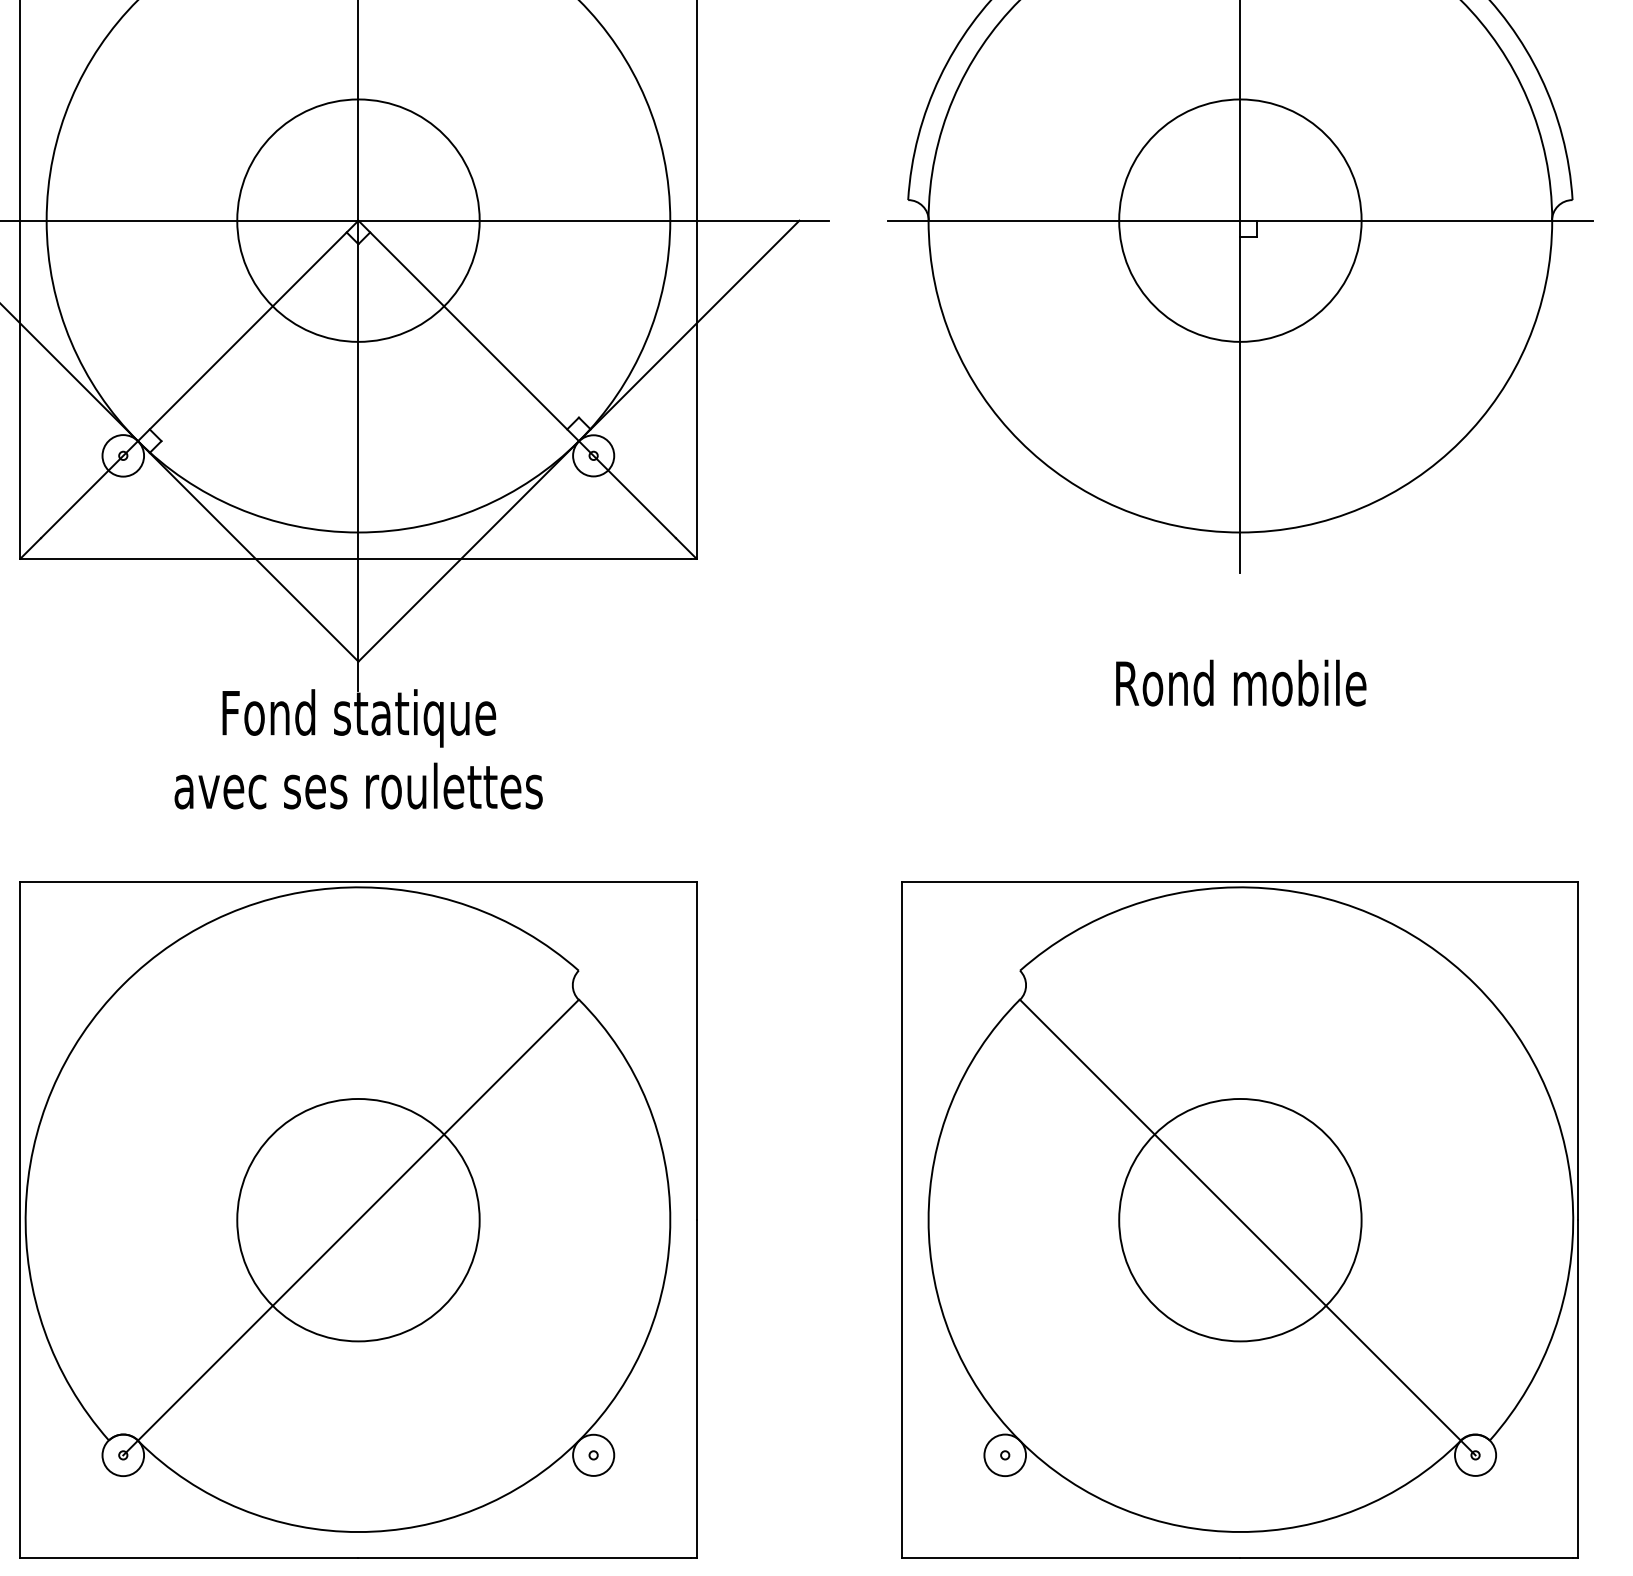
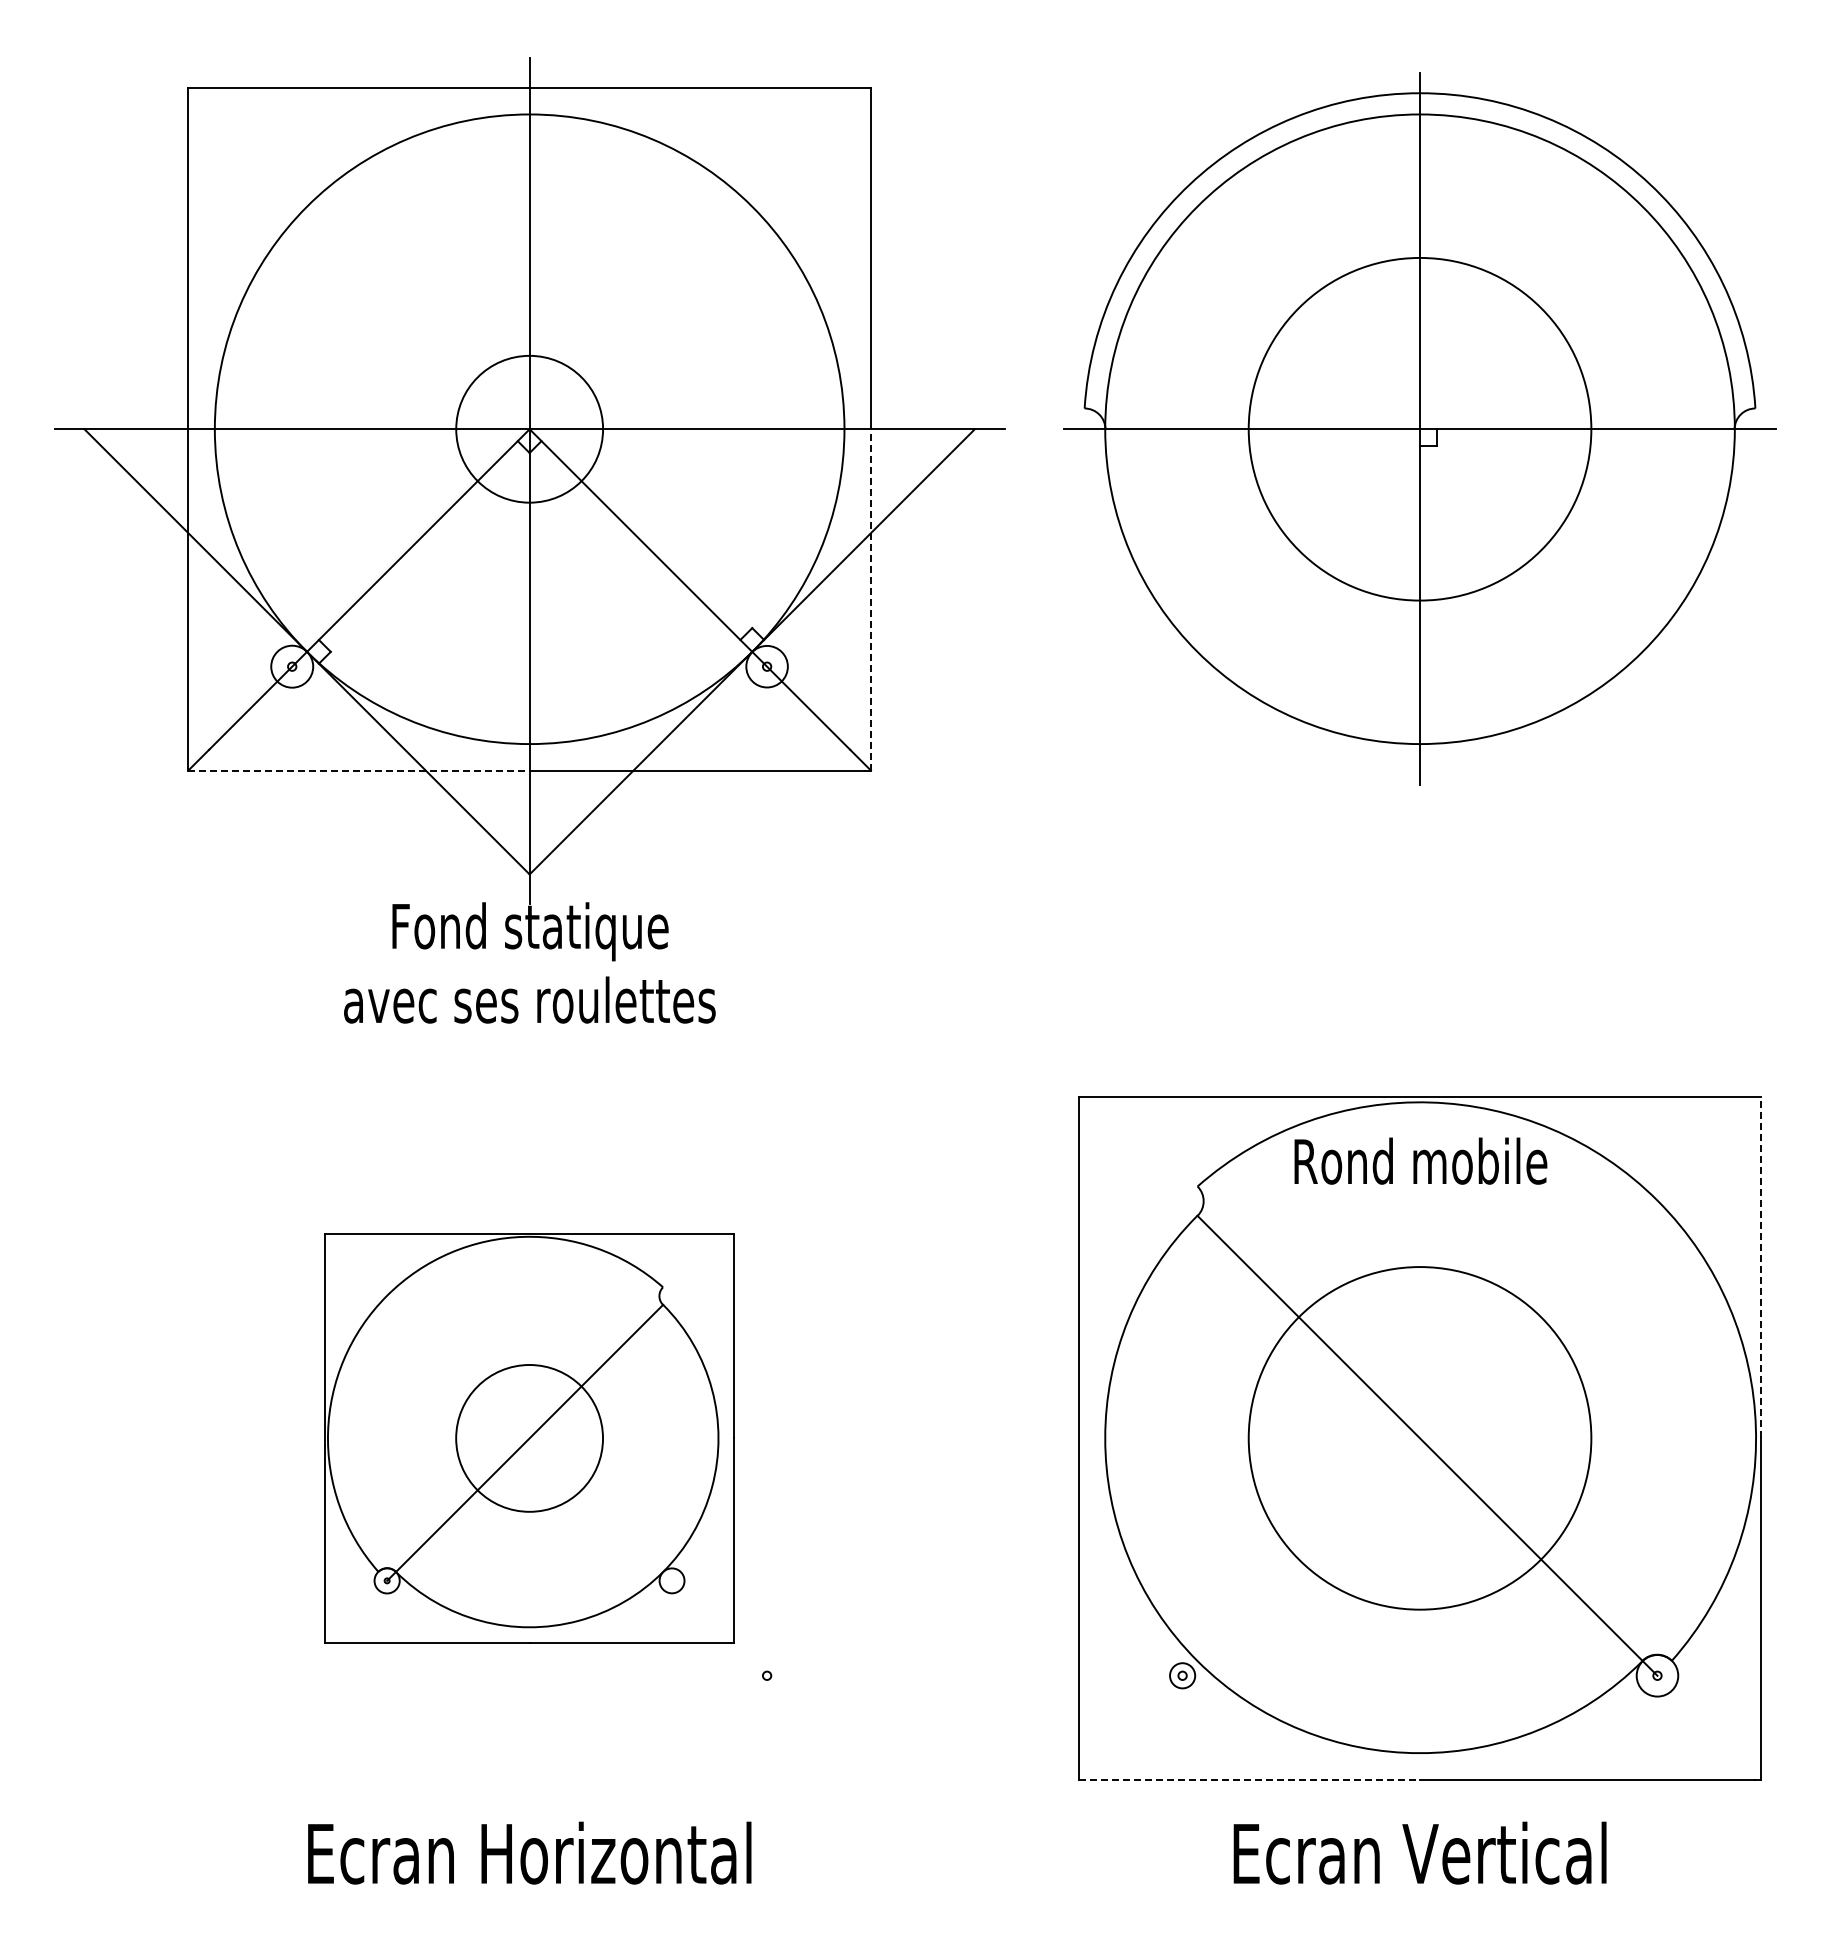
circle: (358, 219) -> (529, 428), size x0.6
circle: (1239, 219) -> (1419, 428), size x1.4
line: (696, 389) -> (870, 599), solid -> dashed
line: (189, 558) -> (359, 770), solid -> dashed
text: (1240, 682) -> (1420, 1160), moved
line: (1578, 1050) -> (1761, 1267), solid -> dashed
part: (358, 1220) -> (529, 1438), size x0.6
circle: (1239, 1220) -> (1419, 1438), size x1.4
circle: (1005, 1455) -> (1182, 1675), size x0.6
line: (1071, 1558) -> (1249, 1779), solid -> dashed

